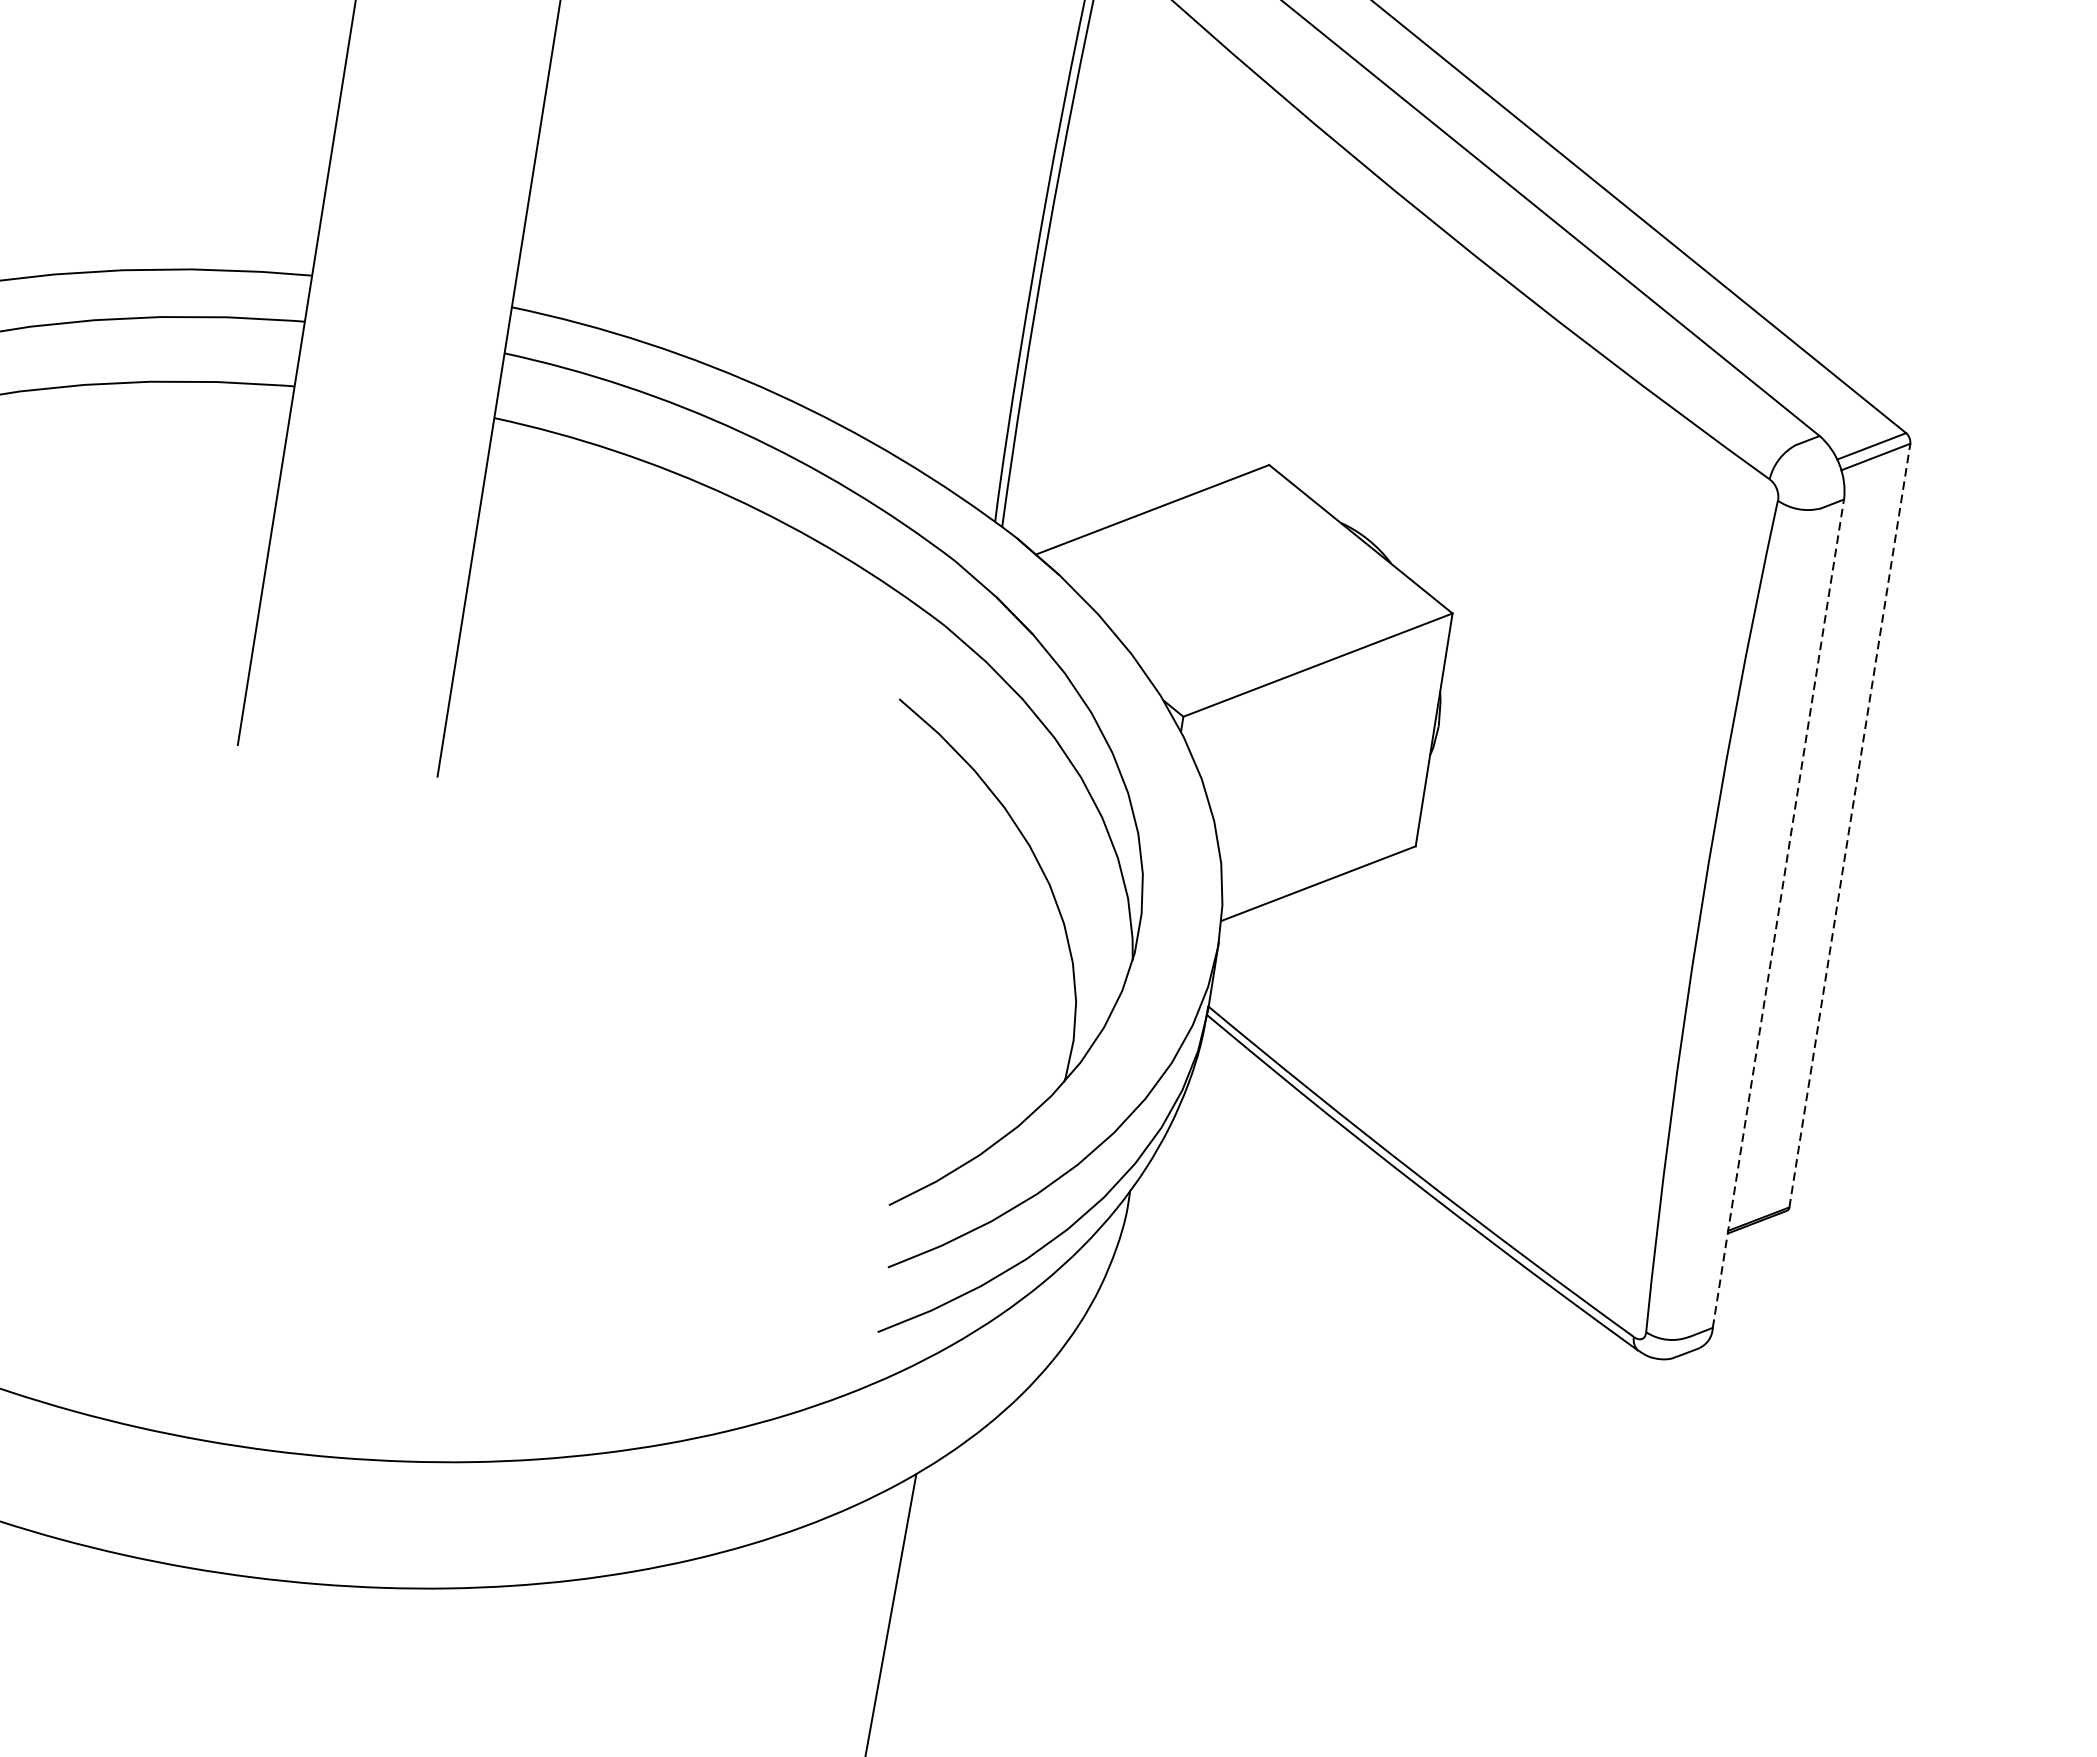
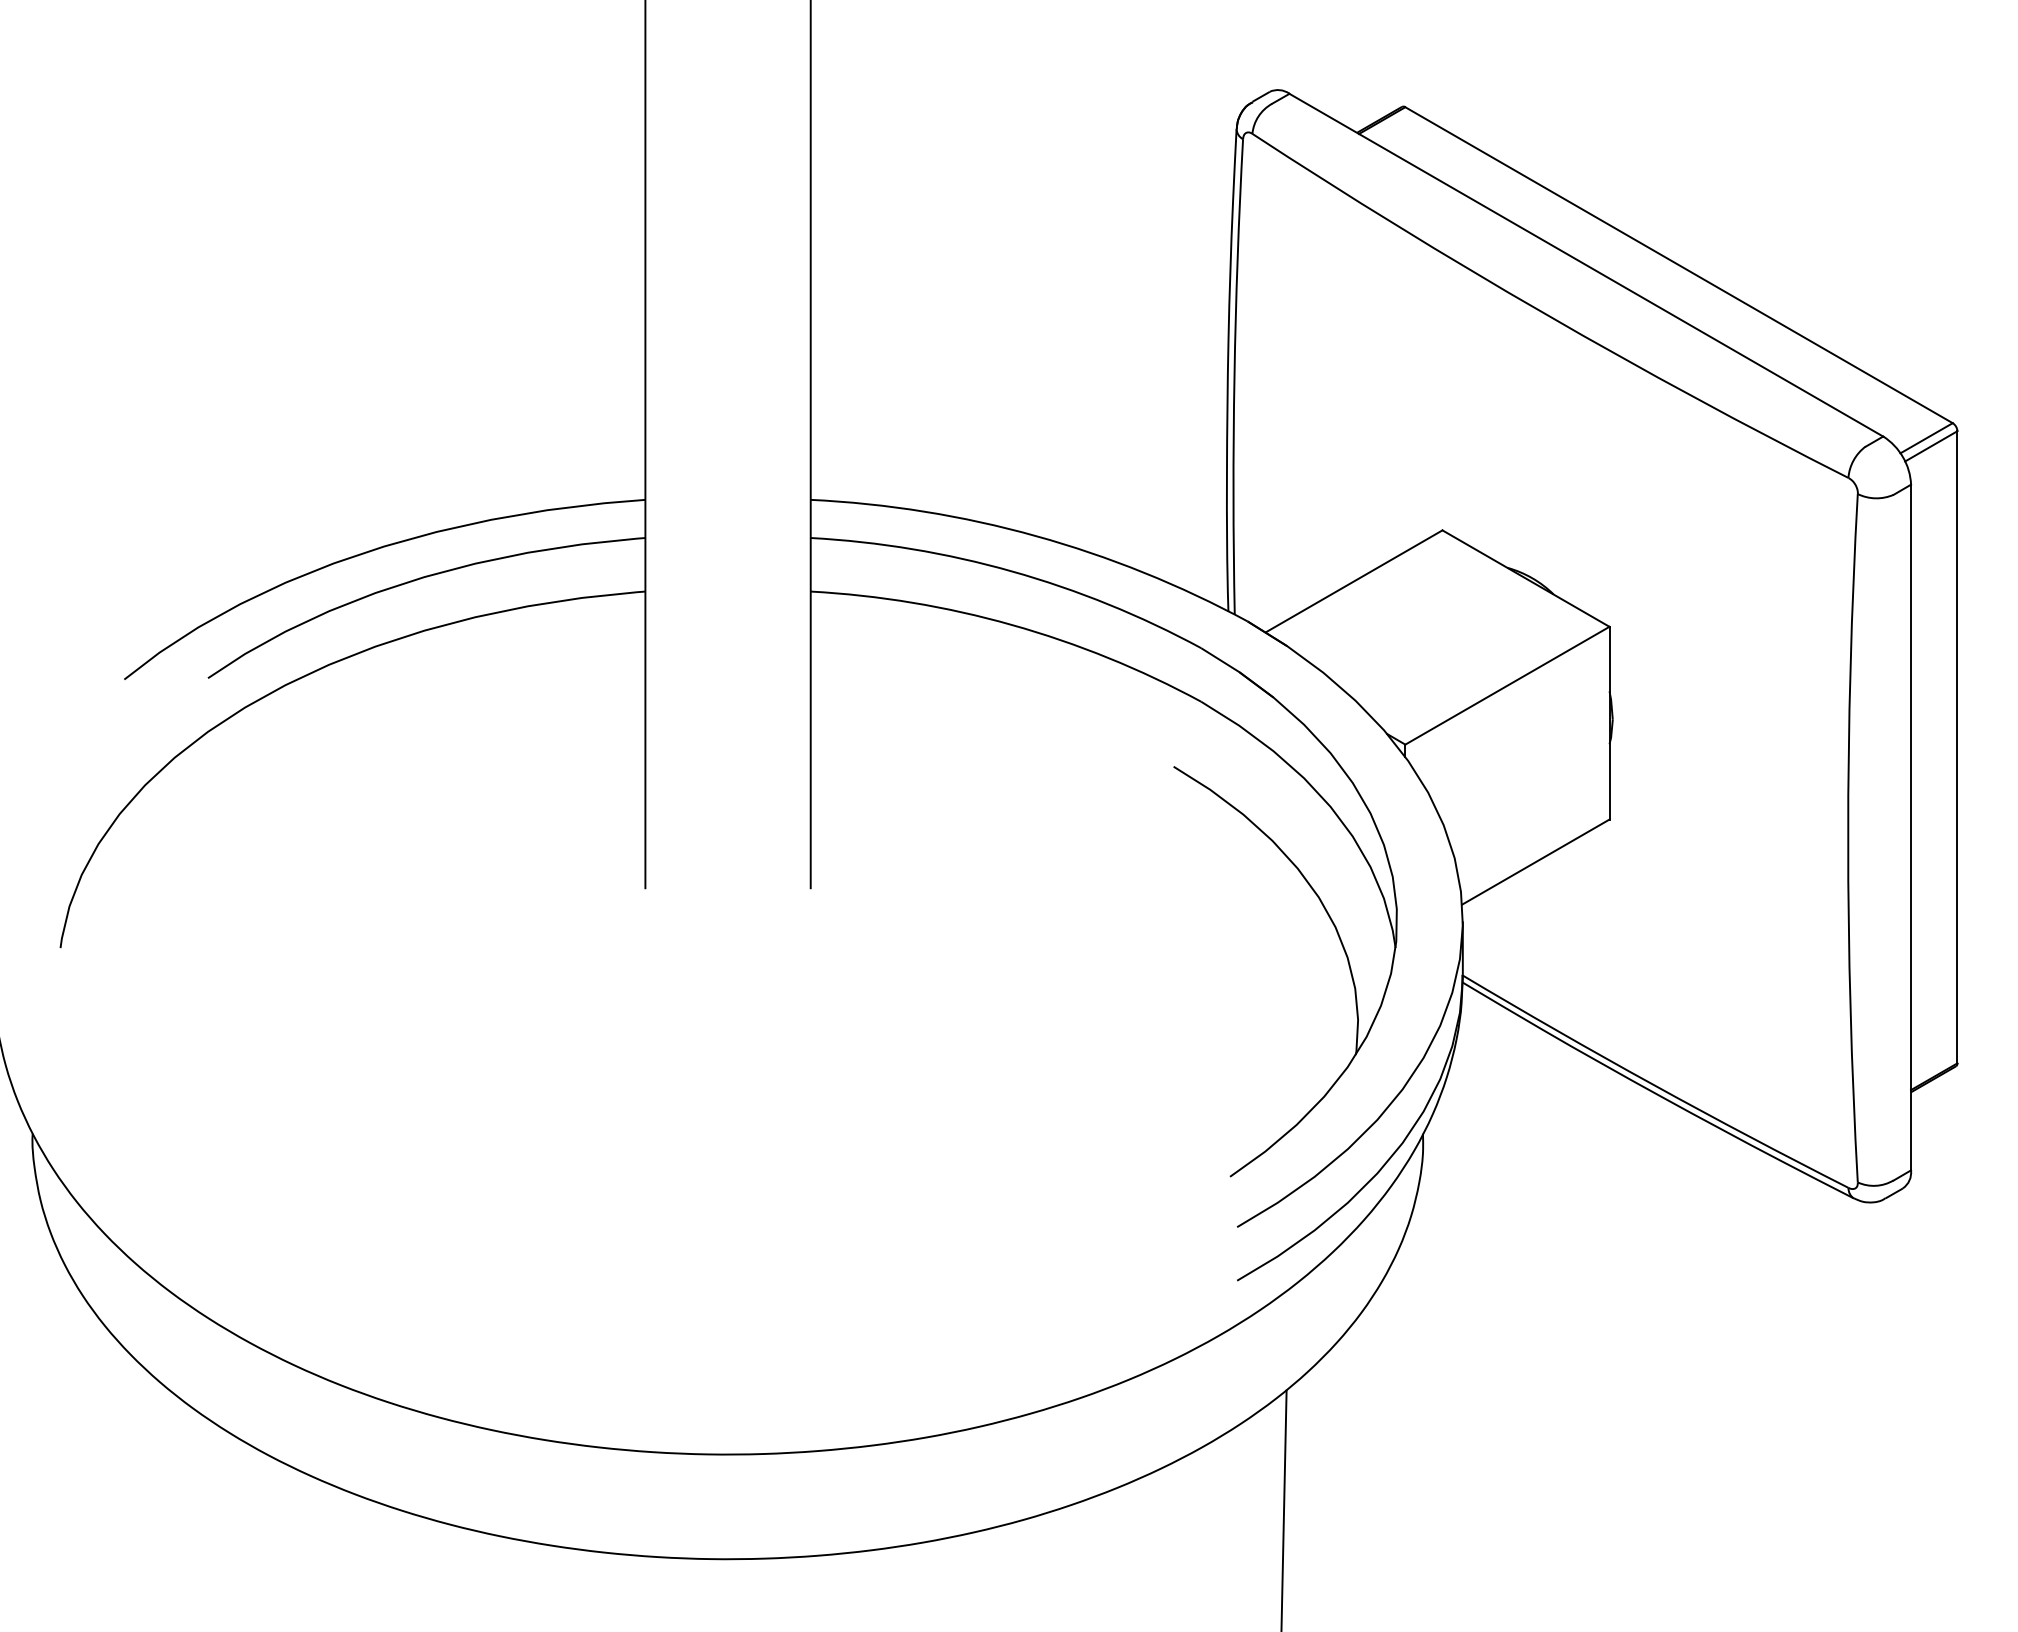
line: (1850, 824) -> (1957, 746), dashed -> solid
line: (1778, 913) -> (1911, 827), dashed -> solid

